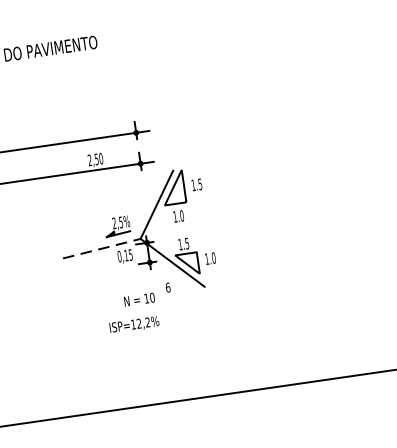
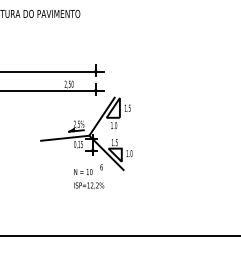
line: (102, 249) -> (65, 138), dashed -> solid
text: (134, 324) -> (89, 185), moved

